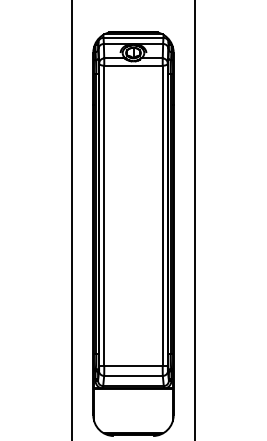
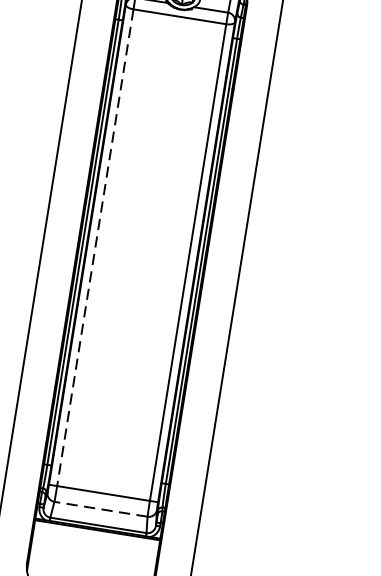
line: (104, 216) -> (95, 248), solid -> dashed
line: (133, 375) -> (101, 508), solid -> dashed

